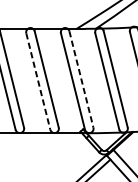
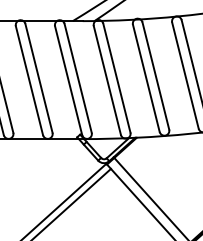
line: (81, 79) -> (78, 78), dashed -> solid
line: (38, 82) -> (29, 81), dashed -> solid

